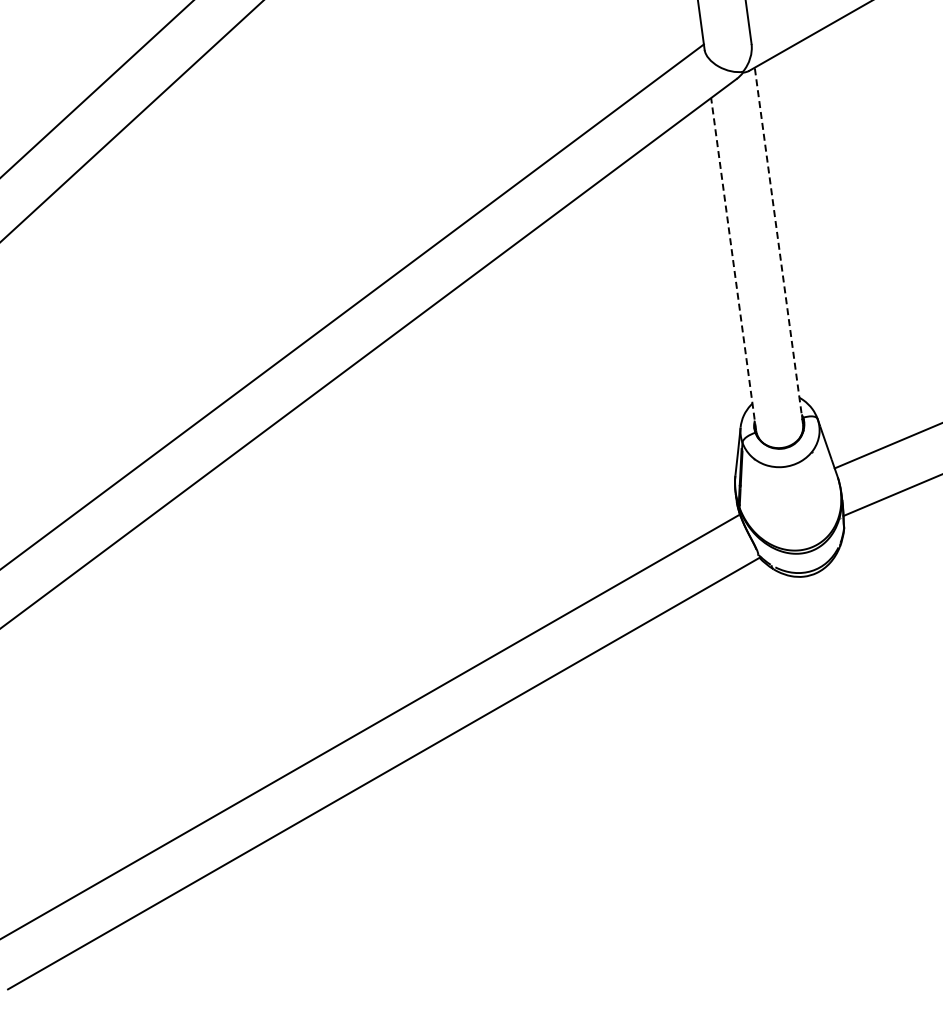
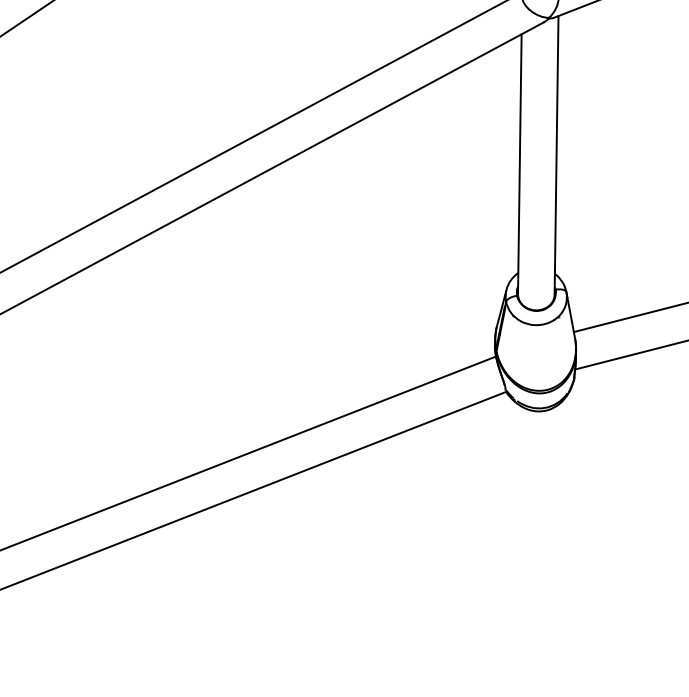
line: (778, 245) -> (556, 154), dashed -> solid
line: (733, 264) -> (519, 164), dashed -> solid

